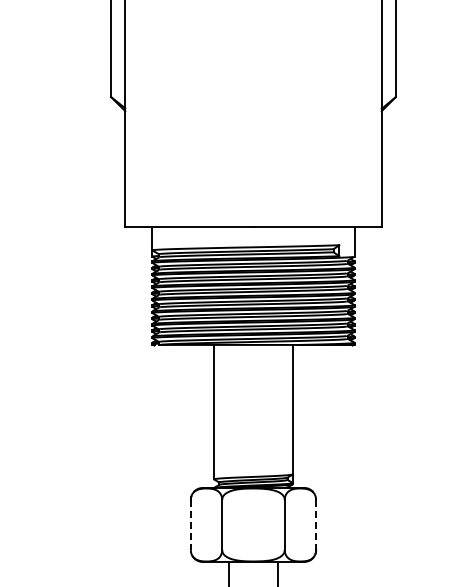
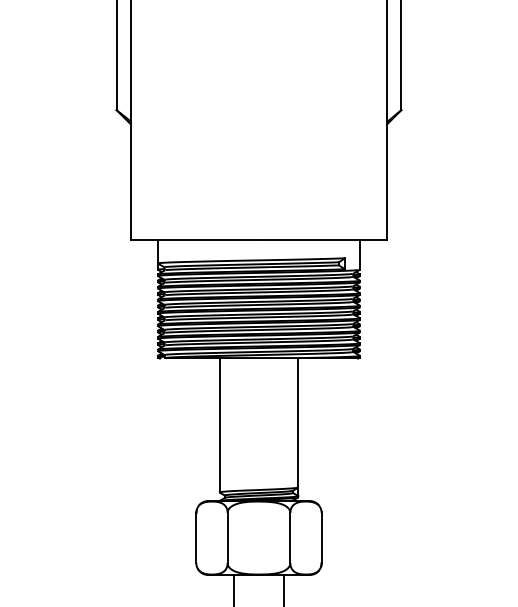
line: (190, 525) -> (196, 538), dashed -> solid
line: (315, 525) -> (321, 538), dashed -> solid

